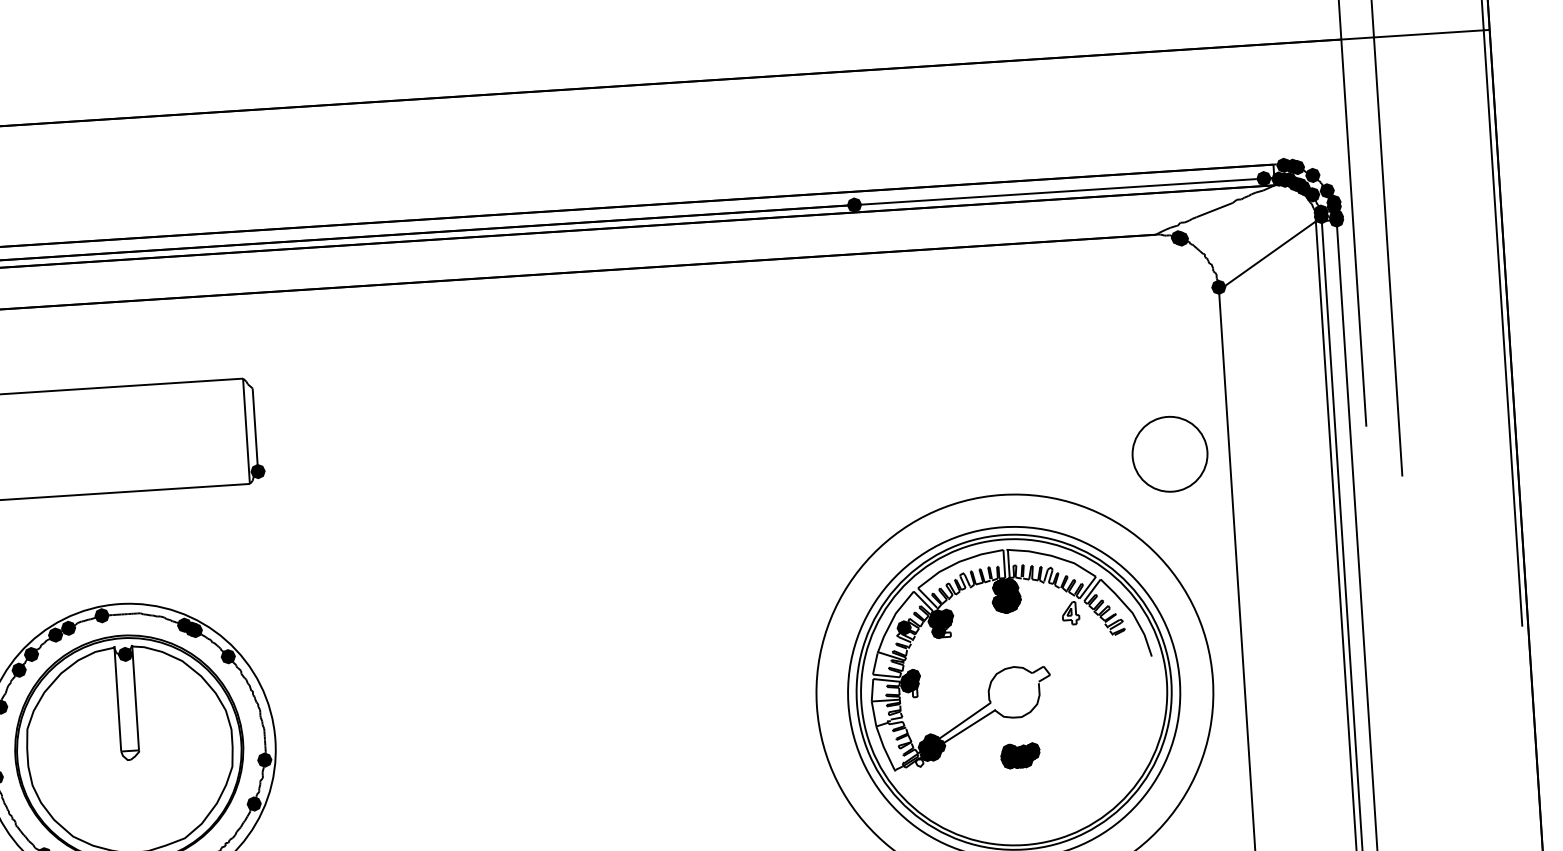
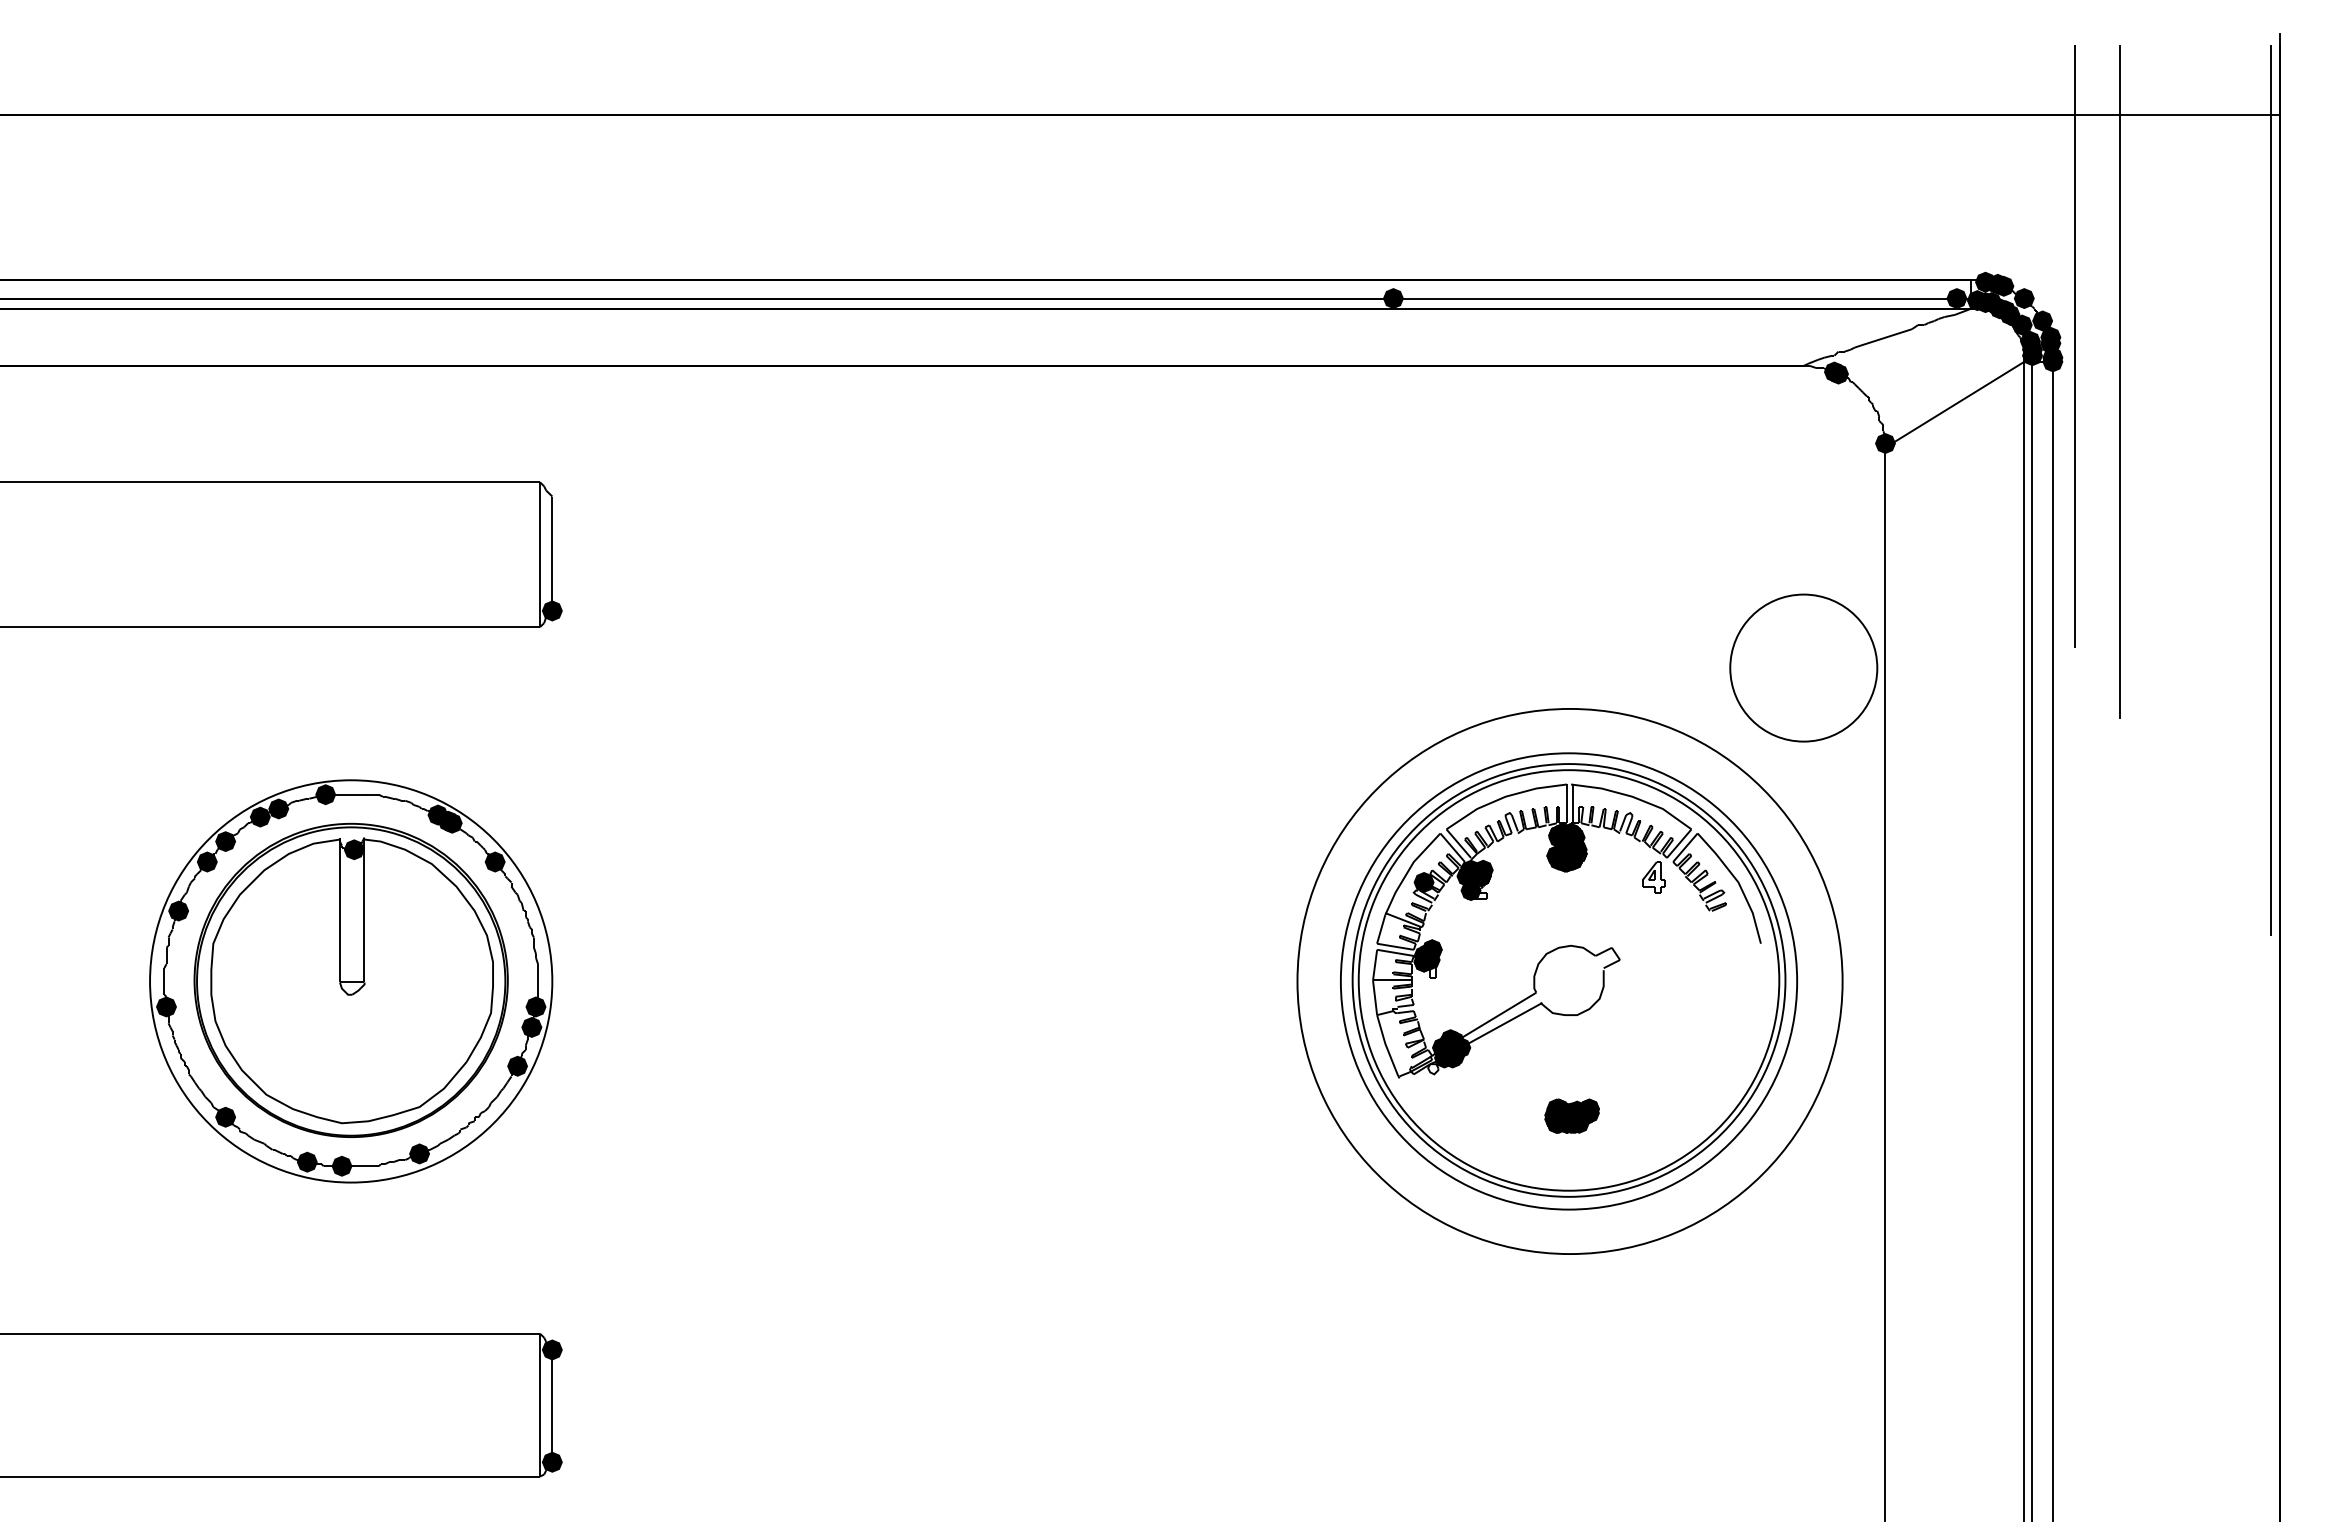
fill: (1318, 205) -> (2029, 340), added
circle: (1169, 453) -> (1803, 667), size x1.43
part: (1020, 755) -> (1571, 1115), moved
fill: (262, 774) -> (531, 1026), added

